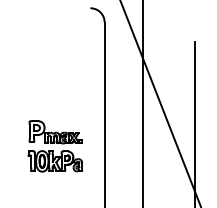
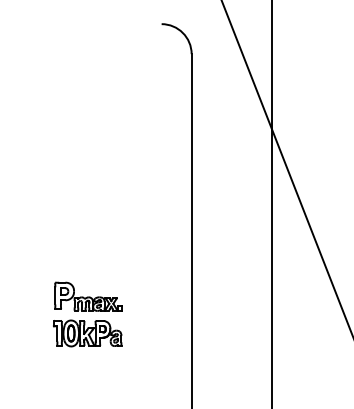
part: (54, 146) -> (86, 314), size x0.6

